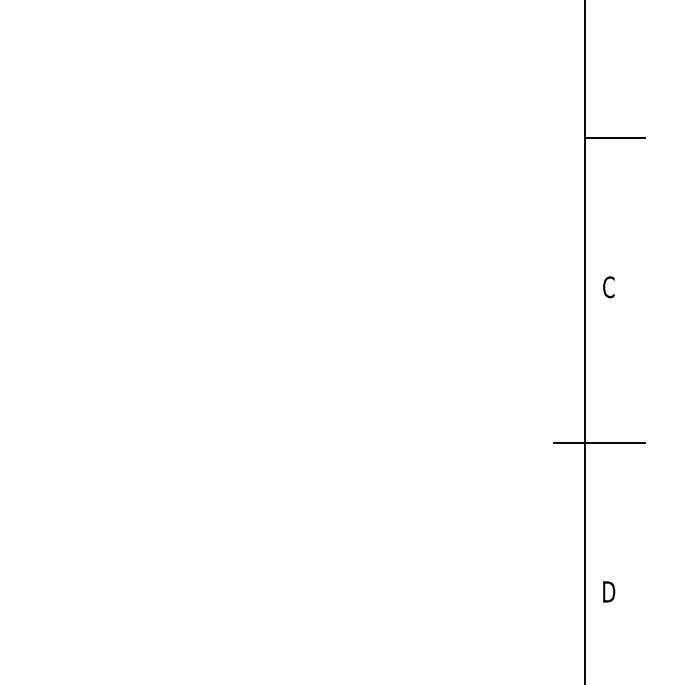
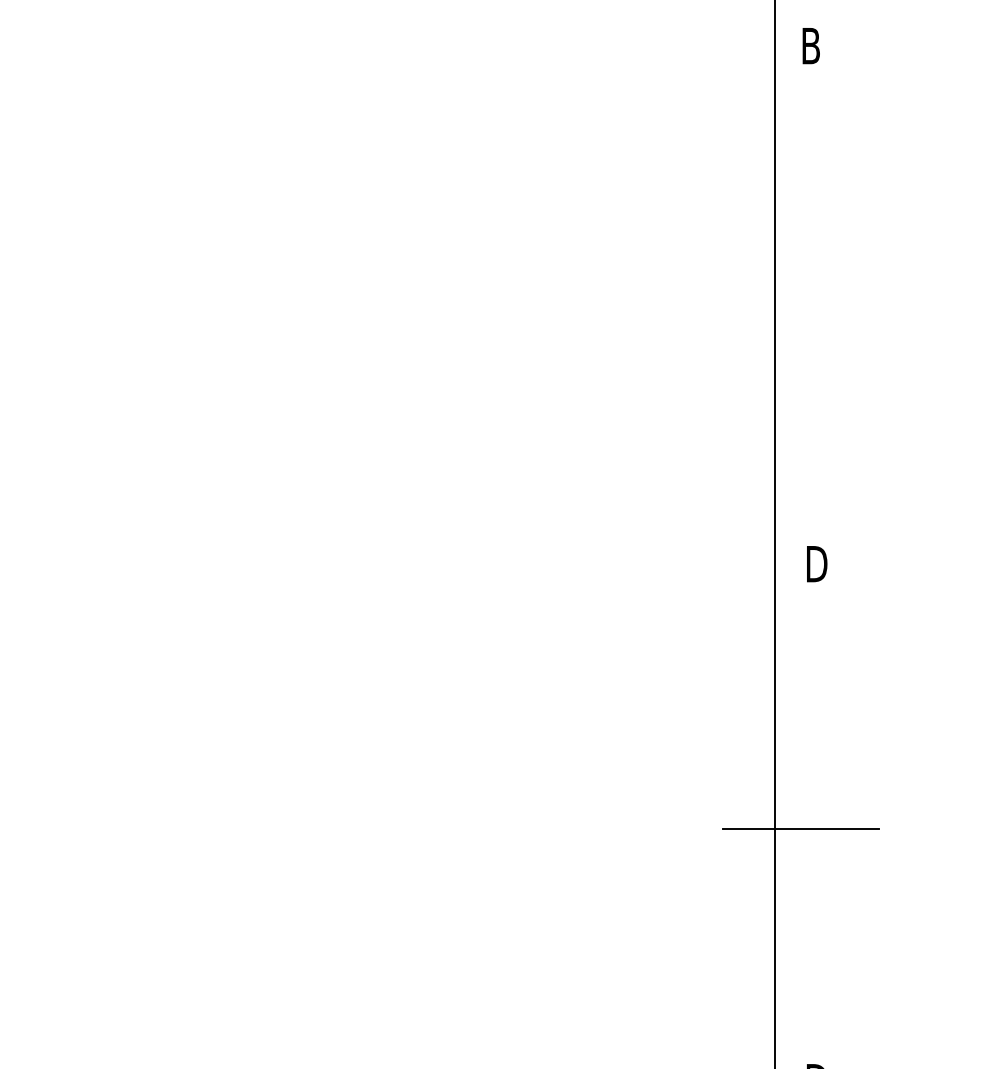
line: (614, 138) -> (826, 311), removed
text: (609, 287) -> (817, 564), C -> D

